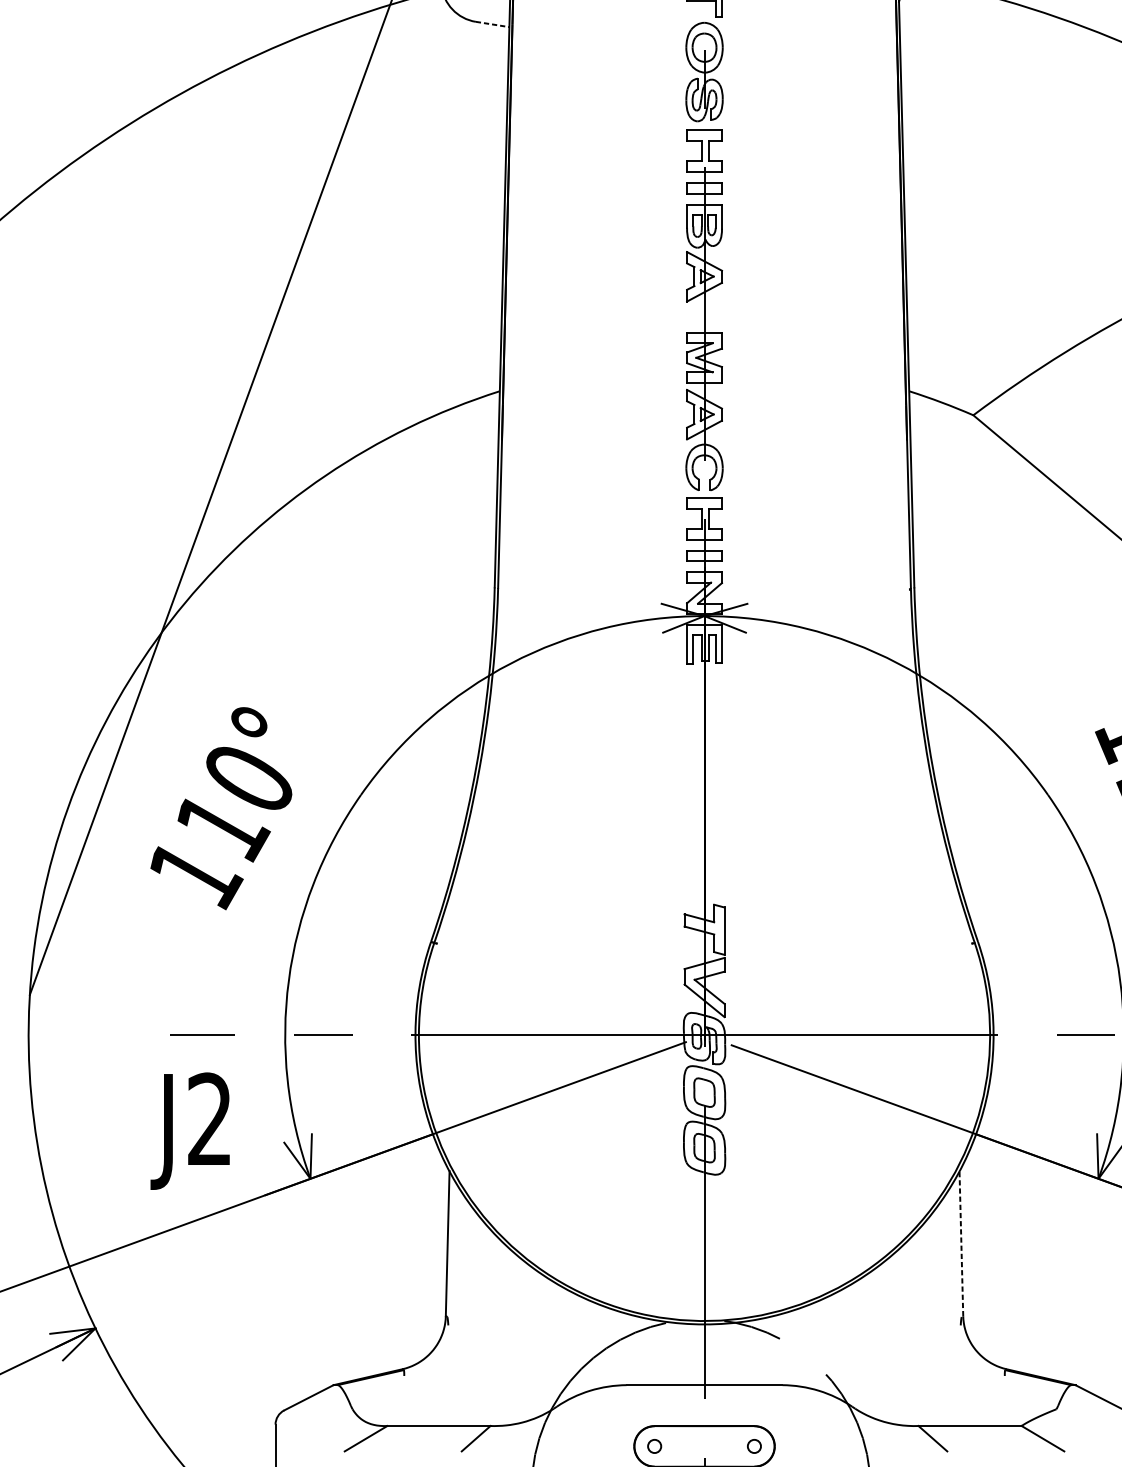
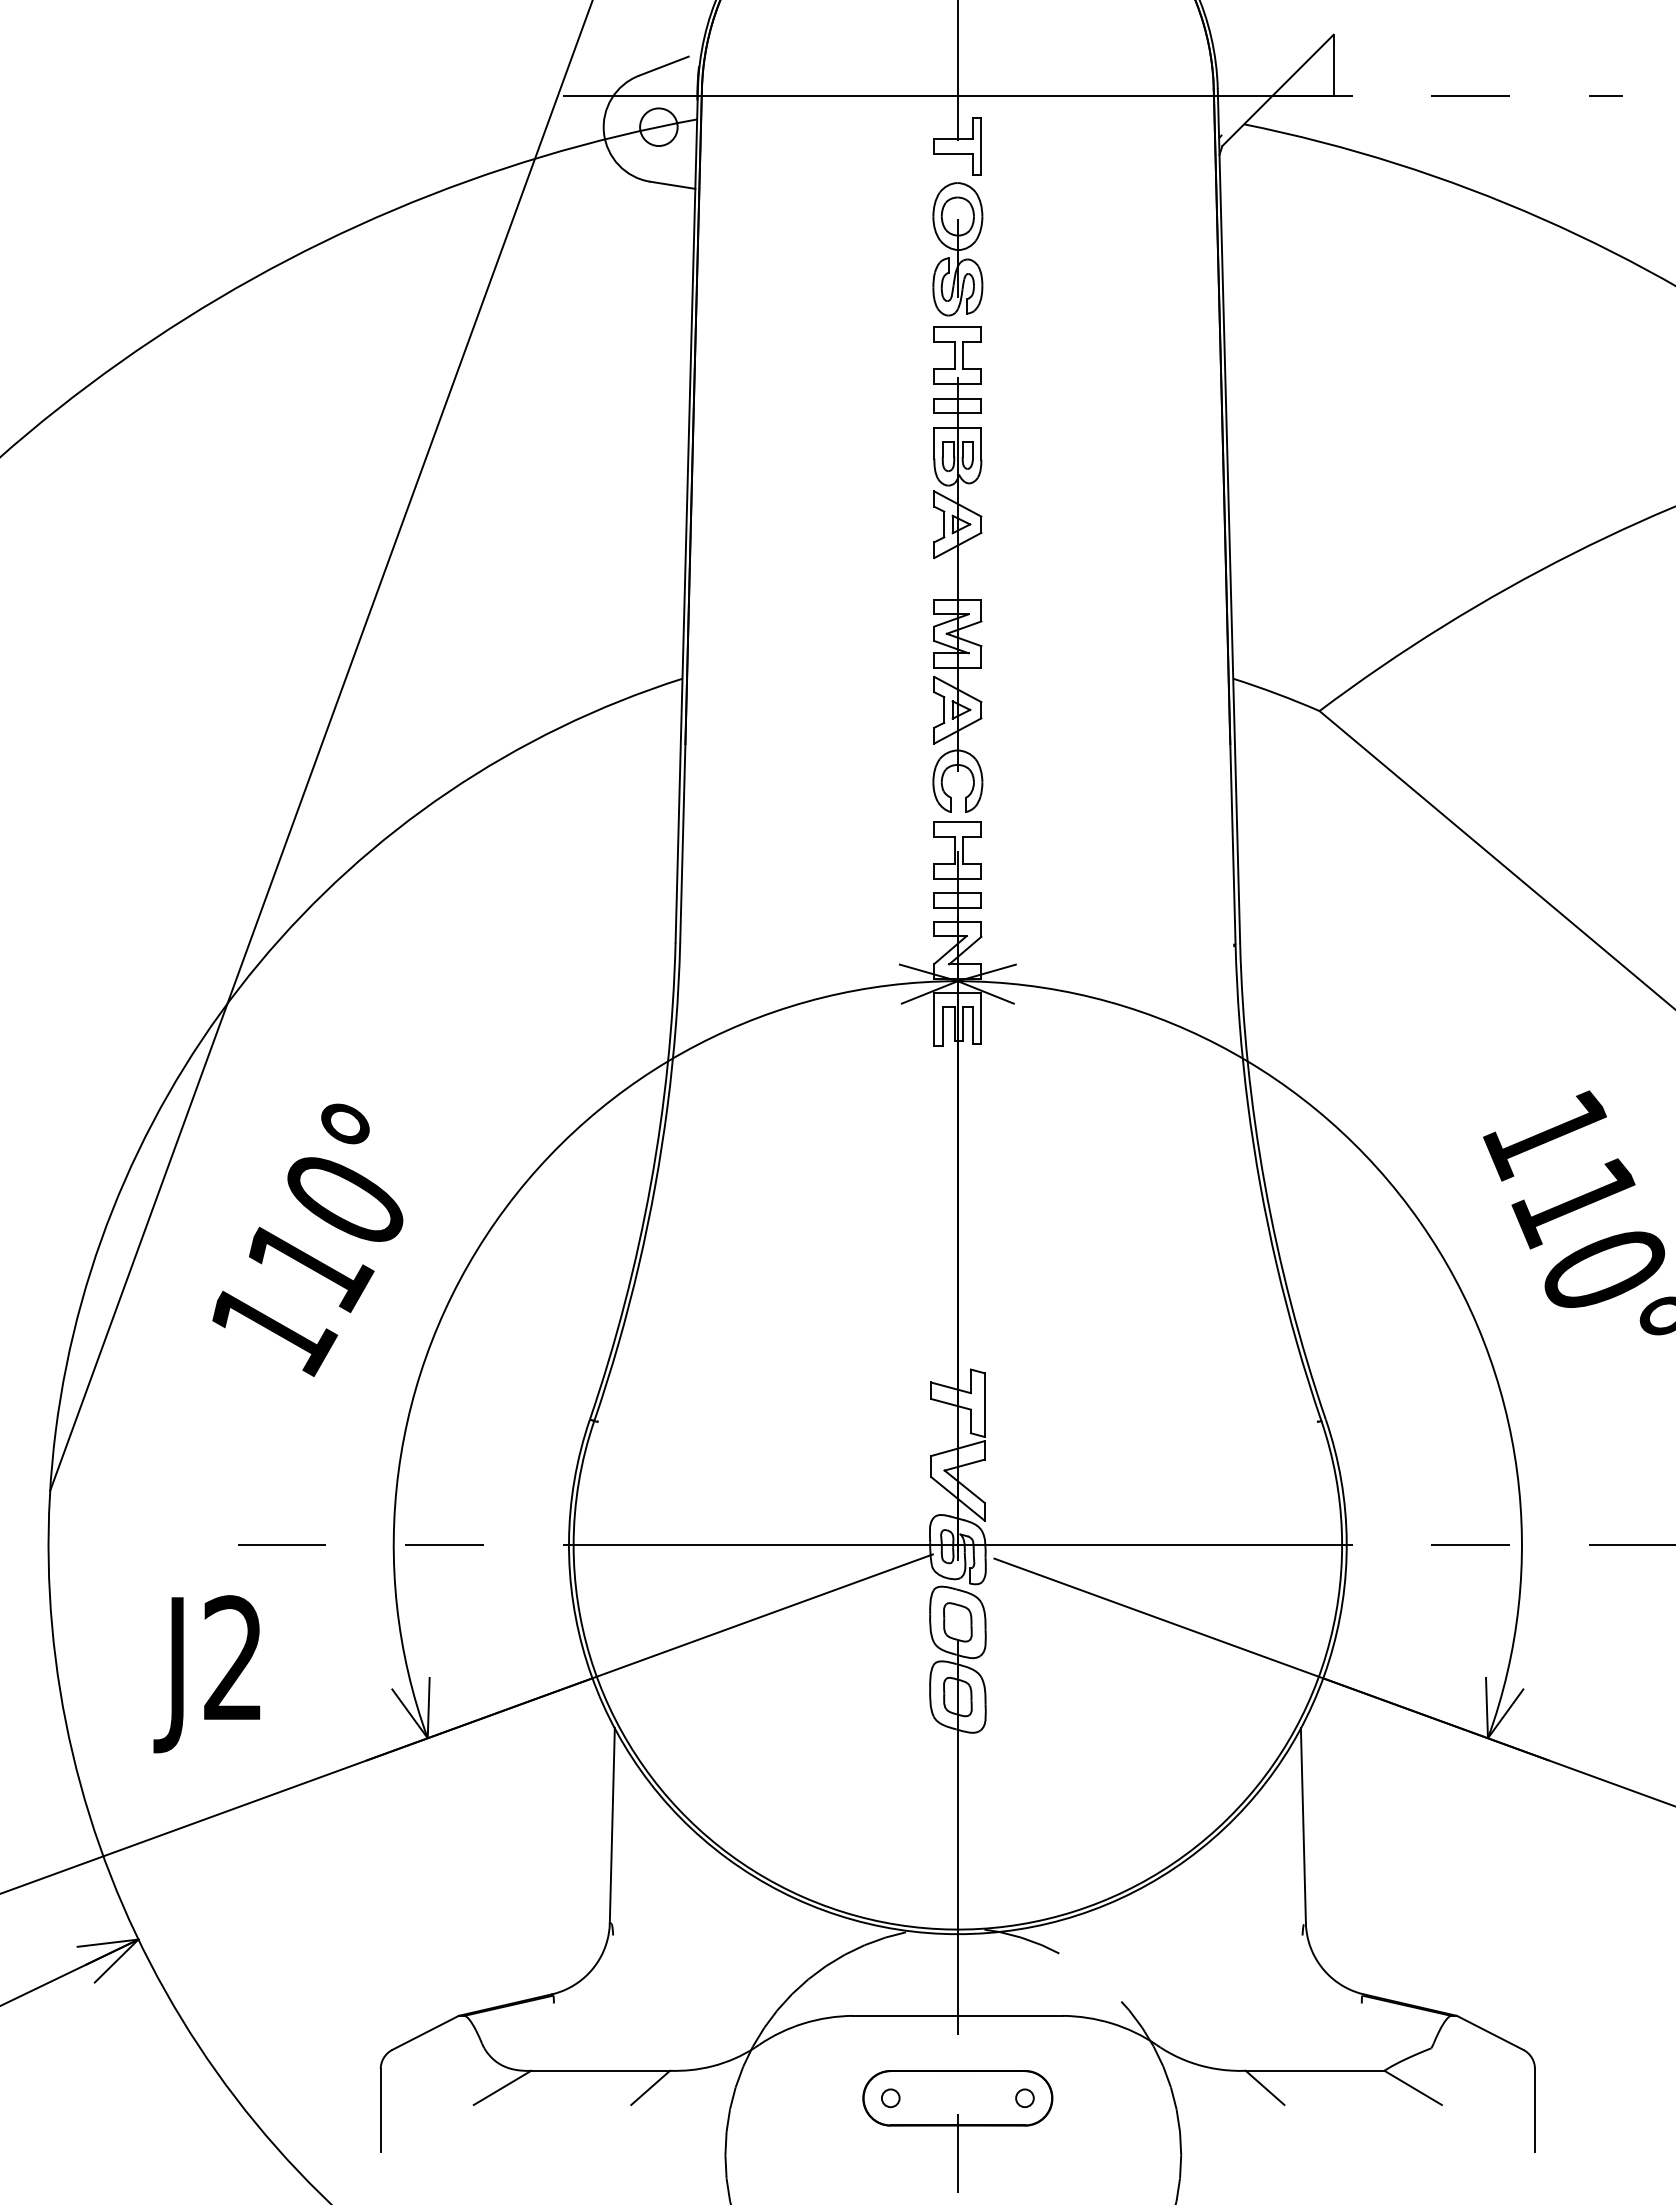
line: (492, 24) -> (672, 185), dashed -> solid
text: (189, 1131) -> (206, 1674), moved
line: (961, 1243) -> (1303, 1825), dashed -> solid

